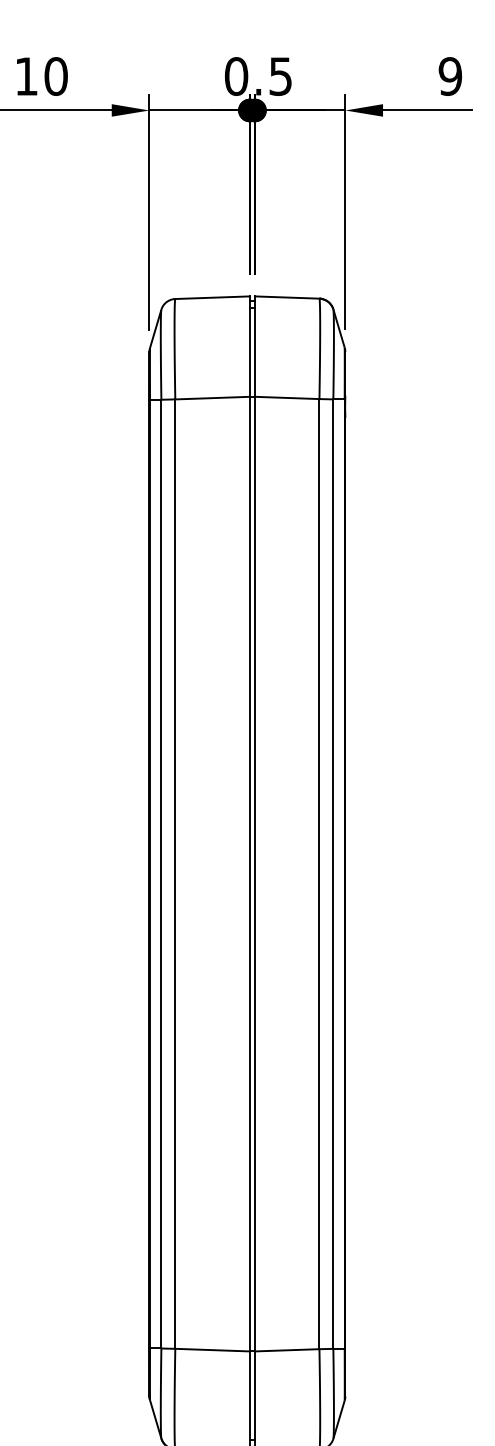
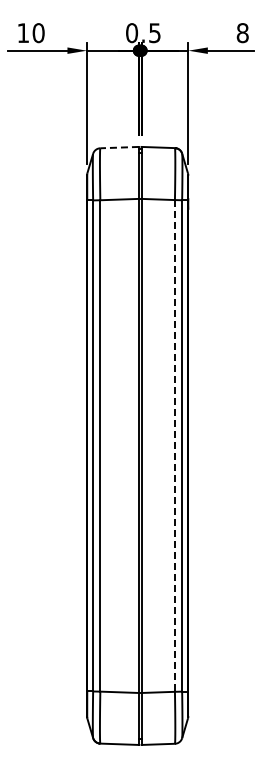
text: (449, 77) -> (242, 33), 9 -> 8
line: (212, 297) -> (119, 147), solid -> dashed
line: (318, 873) -> (174, 445), solid -> dashed

